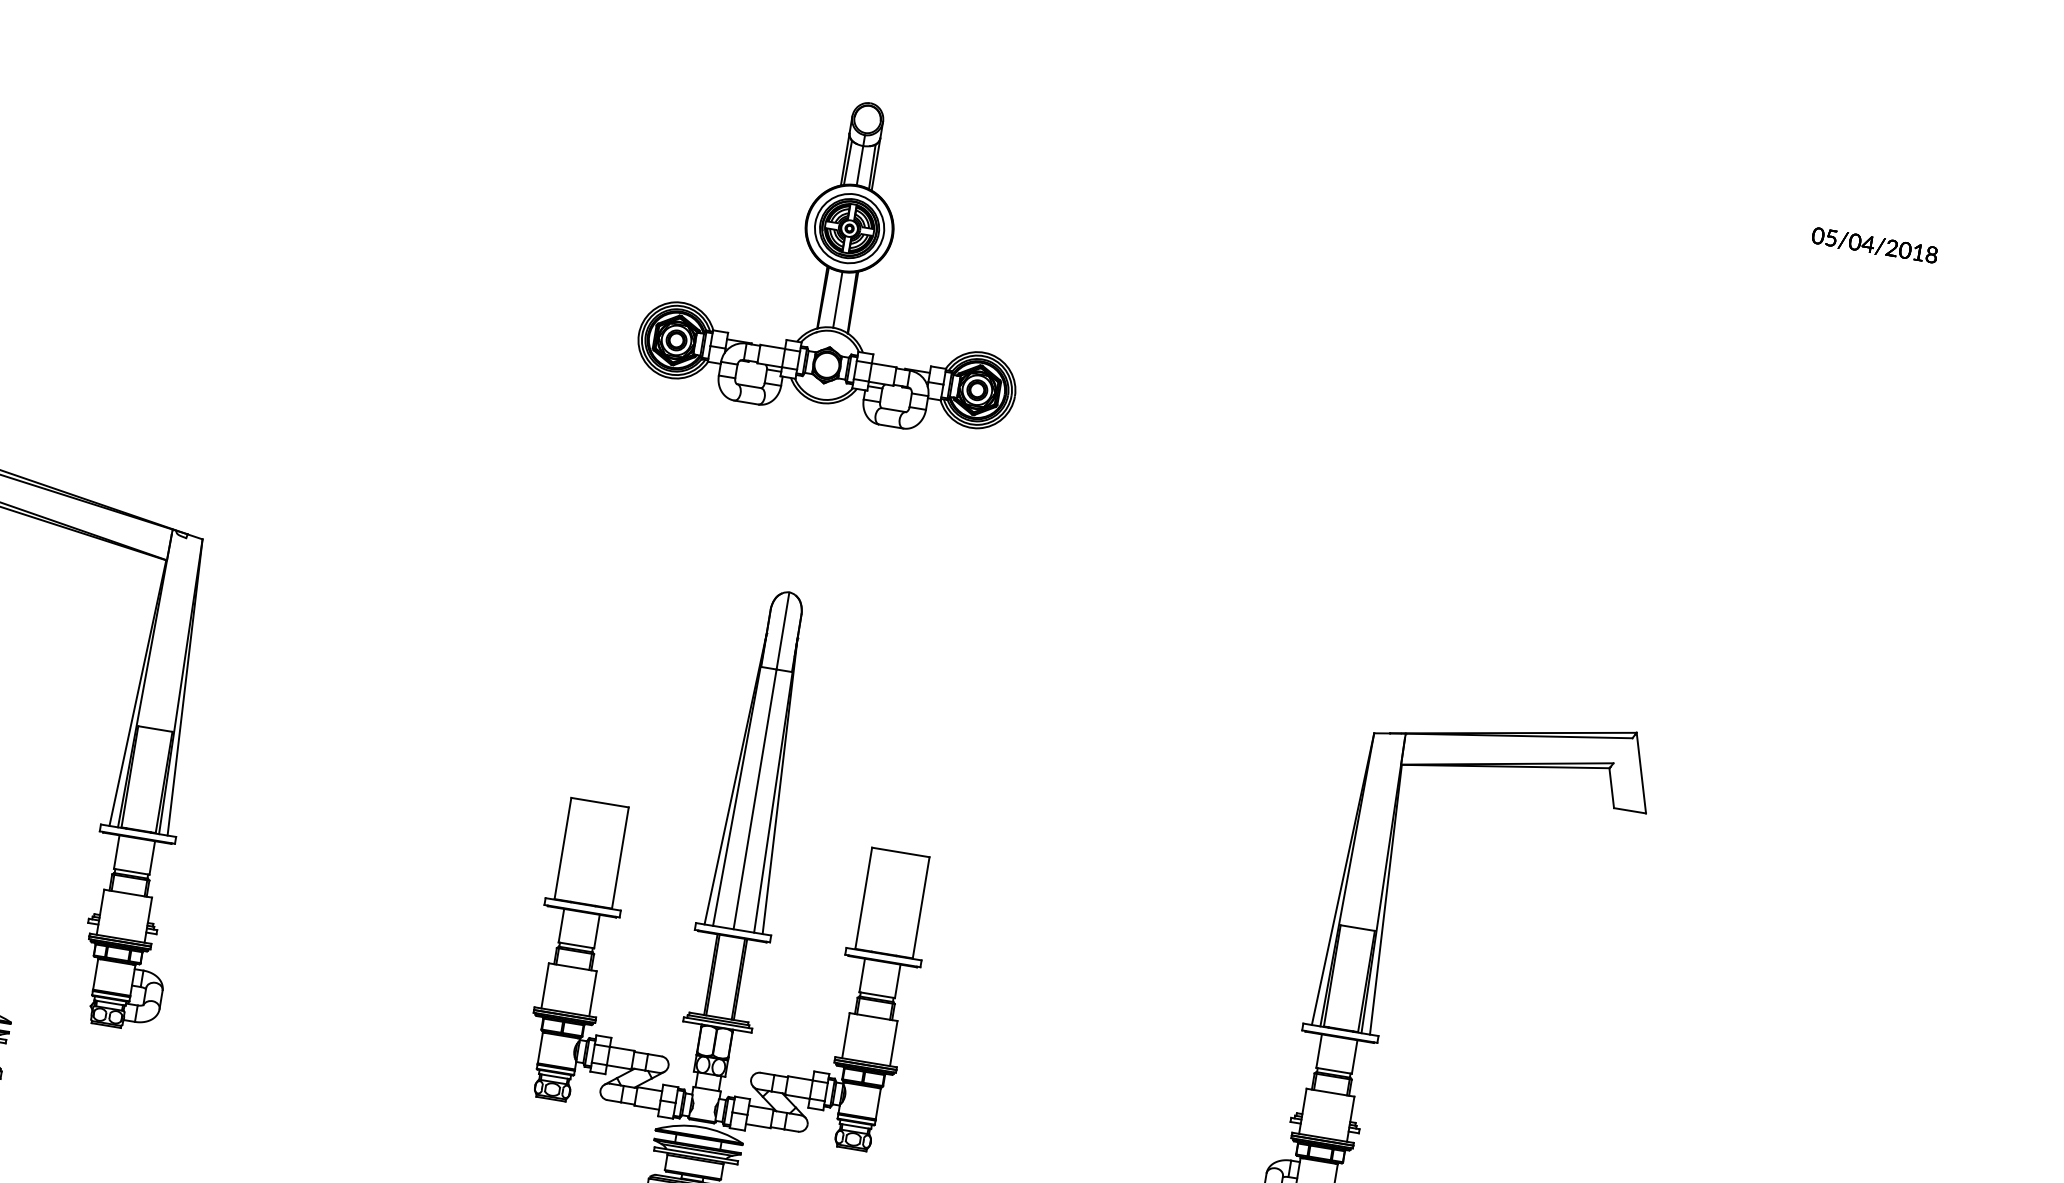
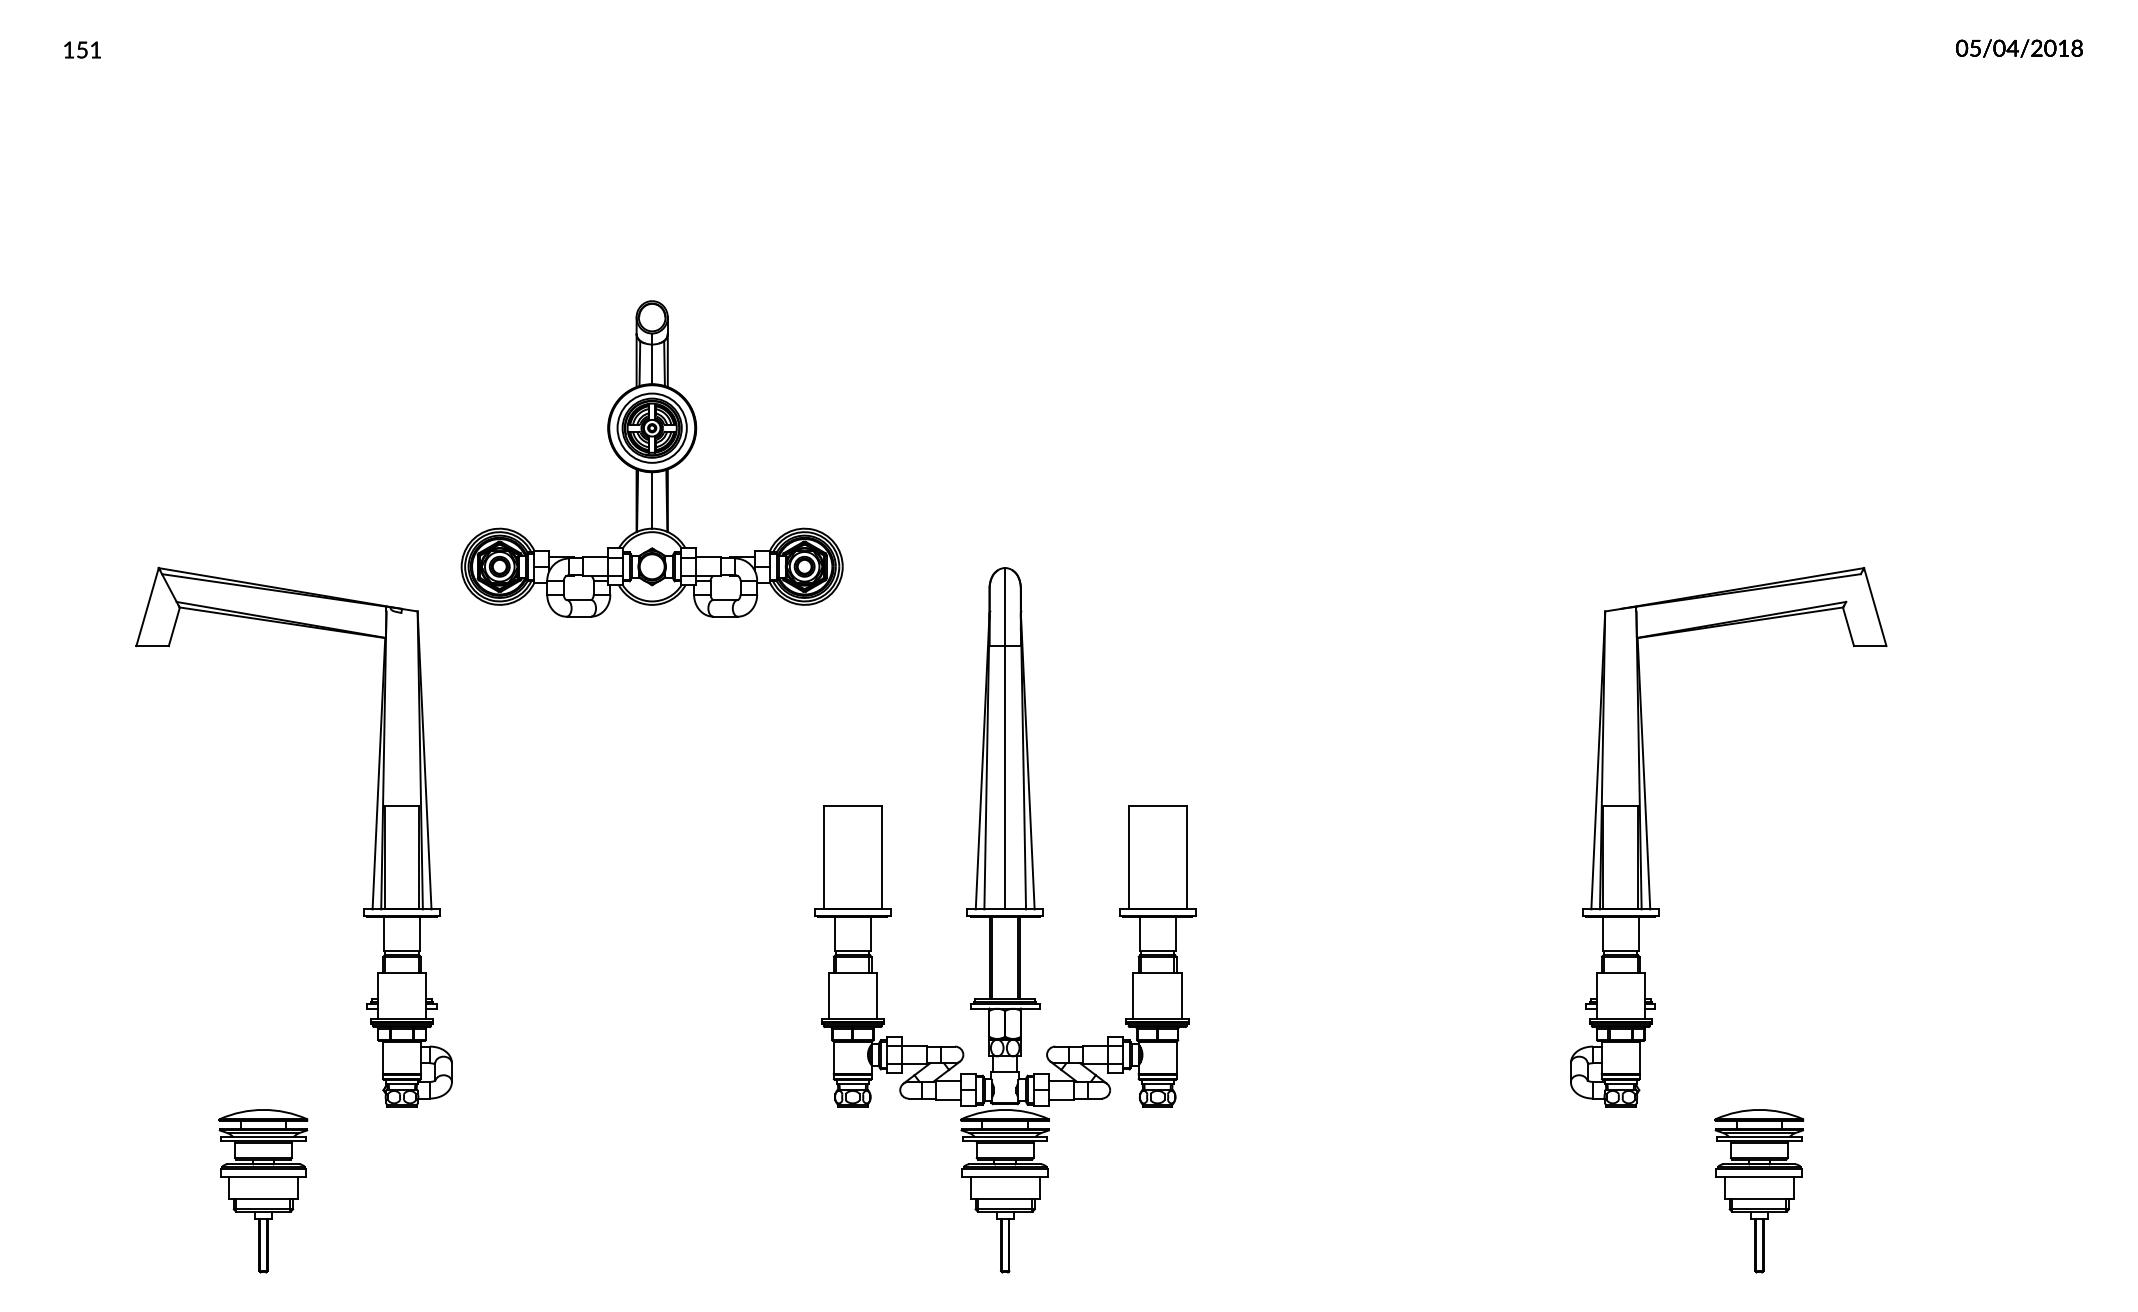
part: (843, 258) -> (651, 458), moved

